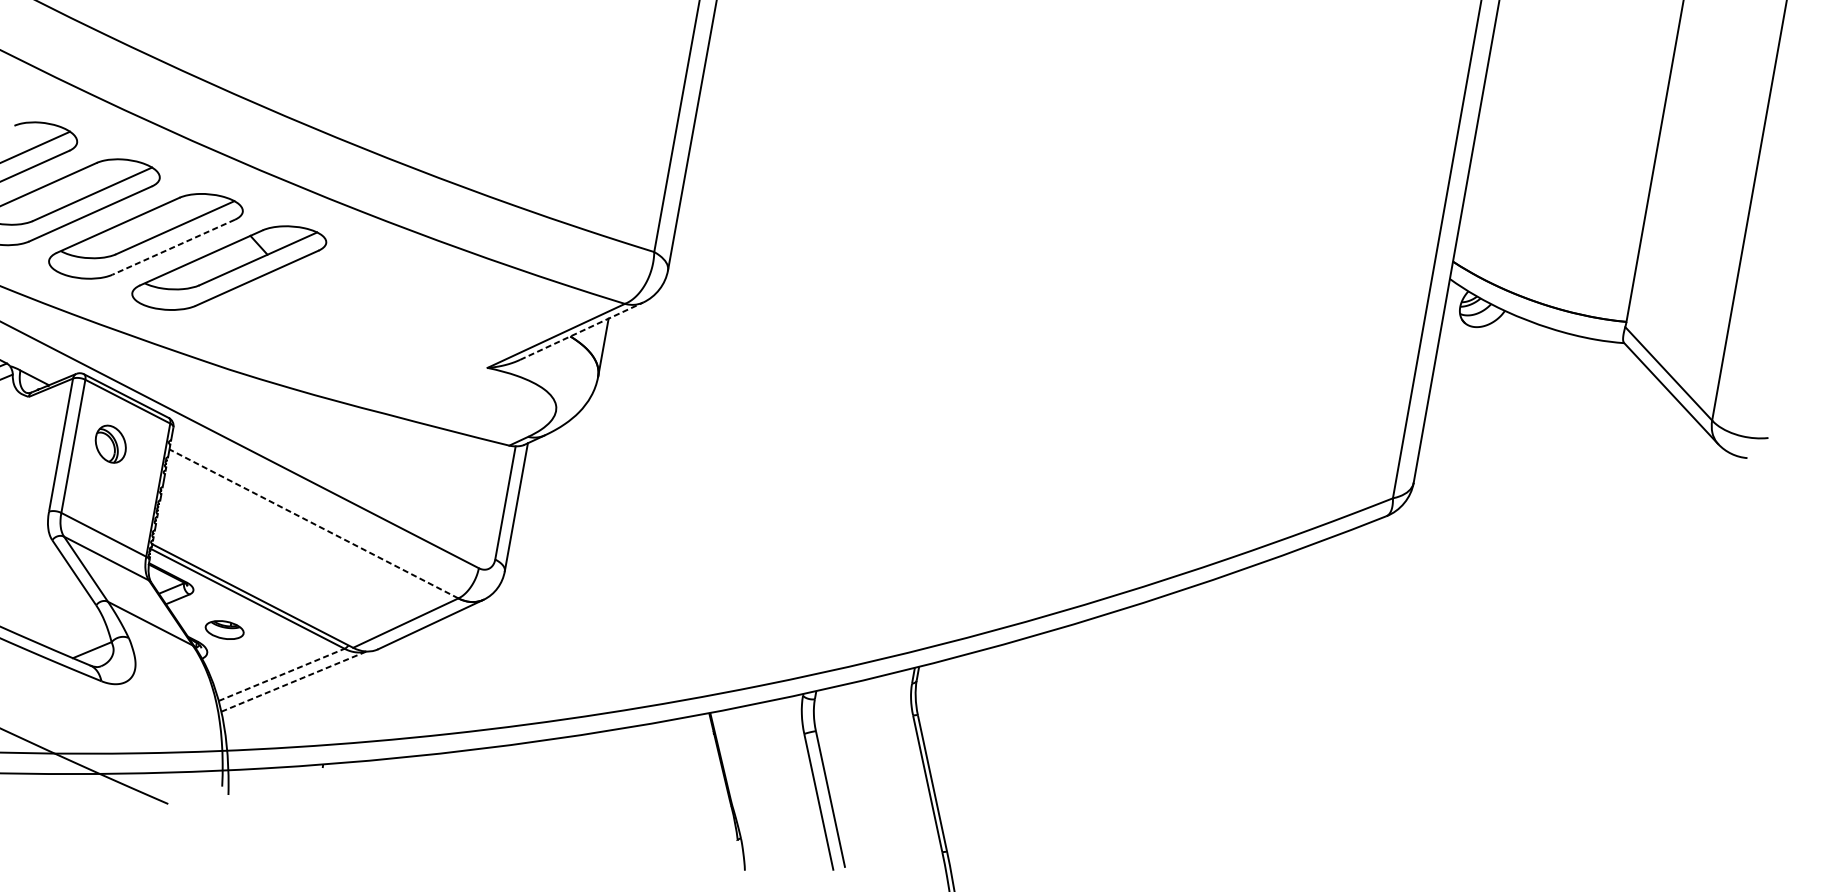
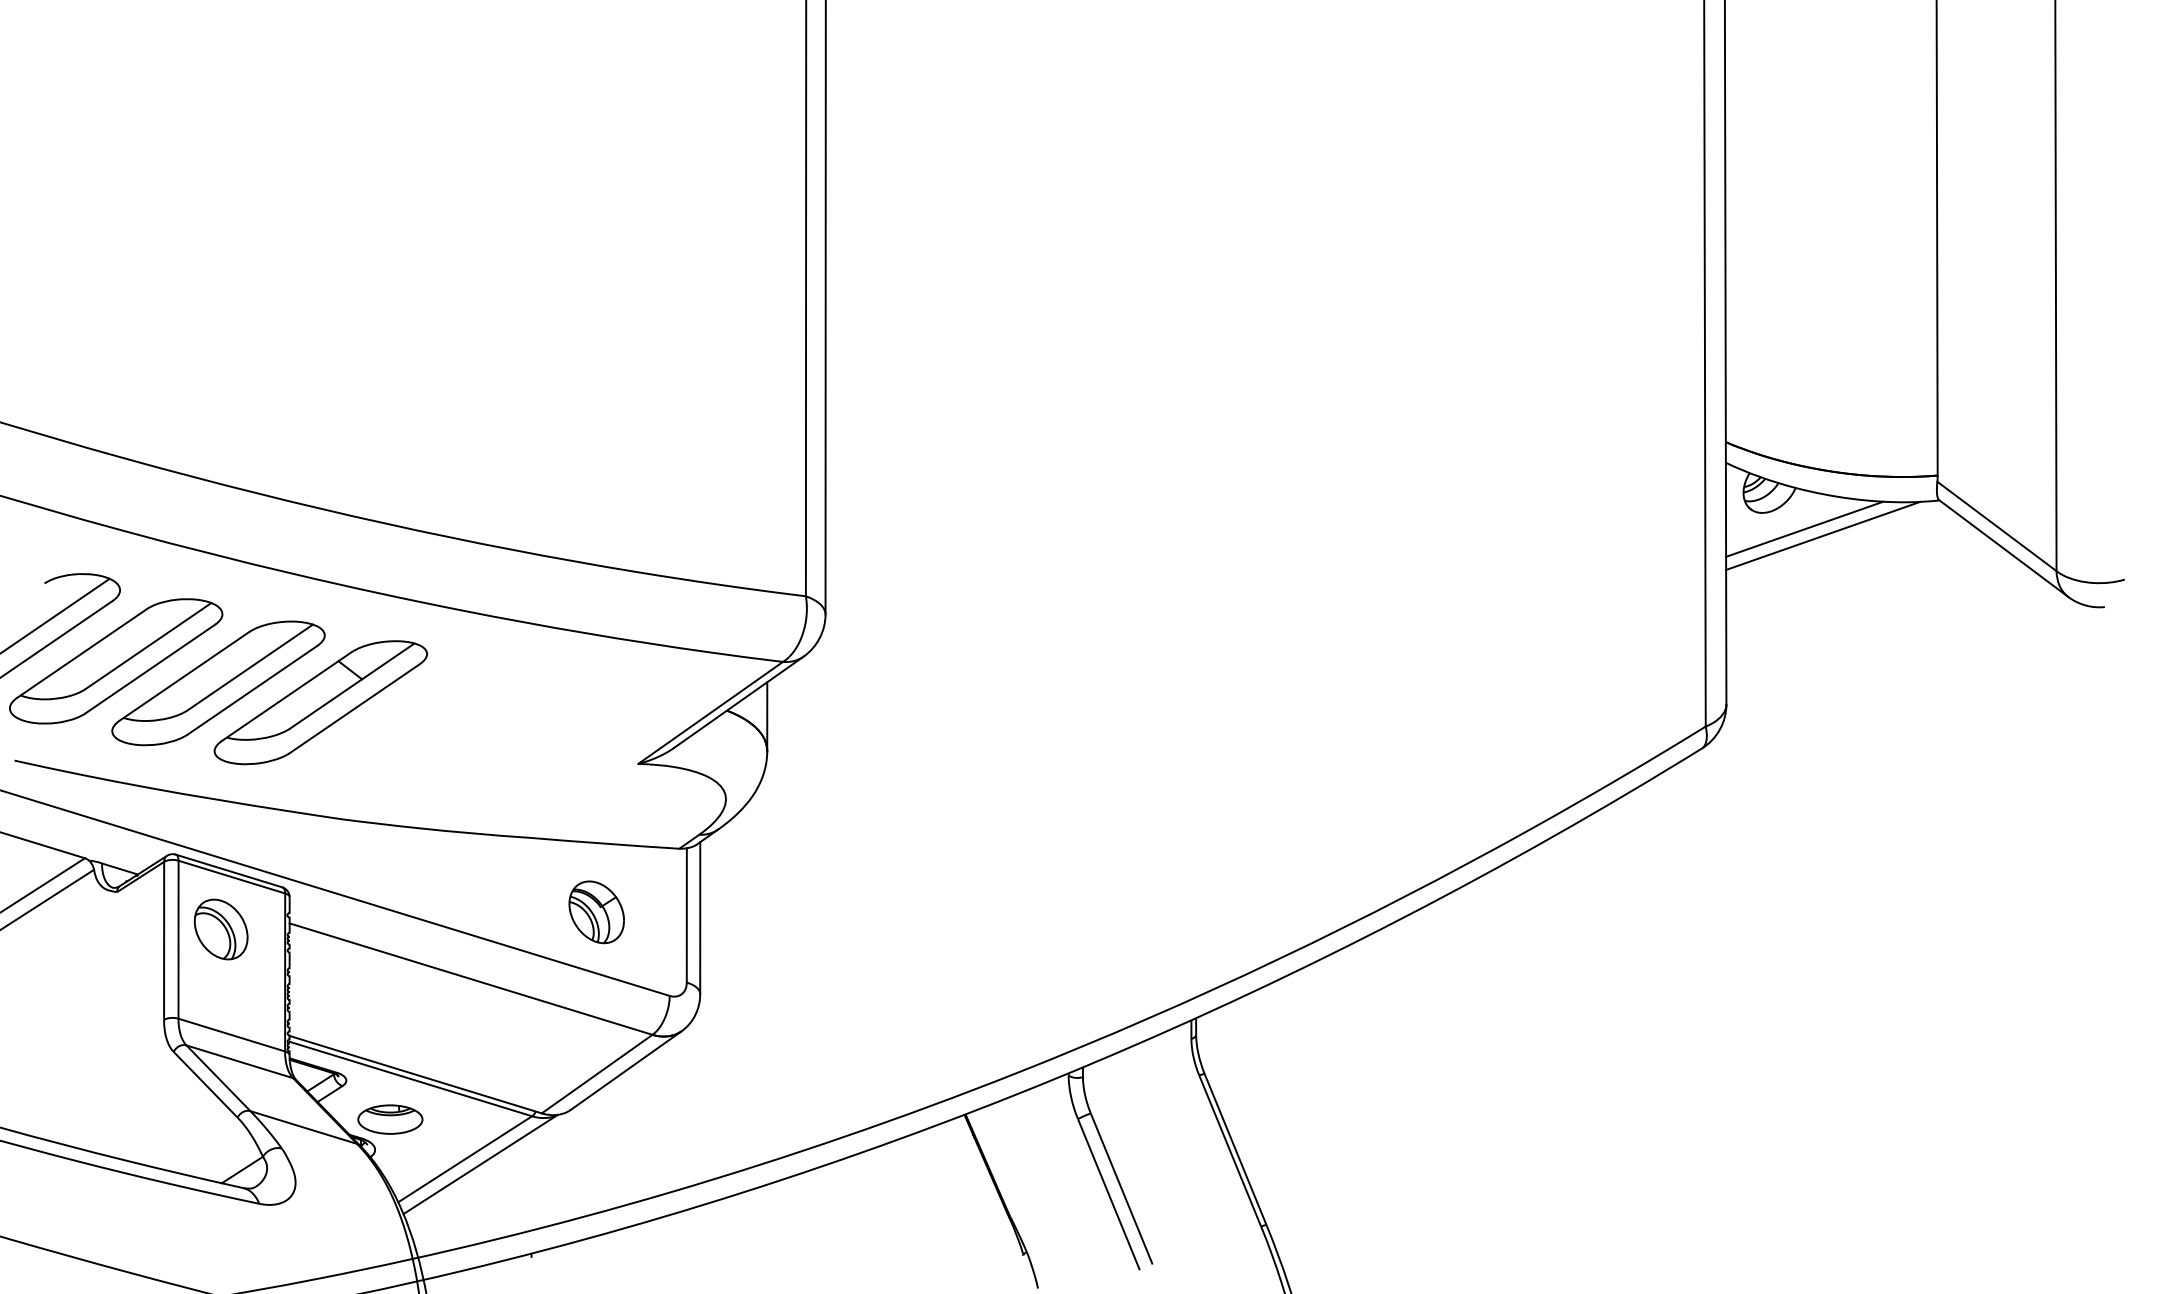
line: (173, 247) -> (252, 690), dashed -> solid
line: (582, 331) -> (739, 702), dashed -> solid
line: (1506, 346) -> (1804, 528), added
line: (1521, 355) -> (1823, 535), added
part: (110, 444) -> (220, 929), size x1.43
part: (429, 486) -> (596, 912), added
line: (314, 524) -> (471, 979), dashed -> solid
part: (224, 630) -> (390, 1119), size x1.43
line: (281, 675) -> (465, 1159), dashed -> solid
line: (293, 681) -> (480, 1164), dashed -> solid

